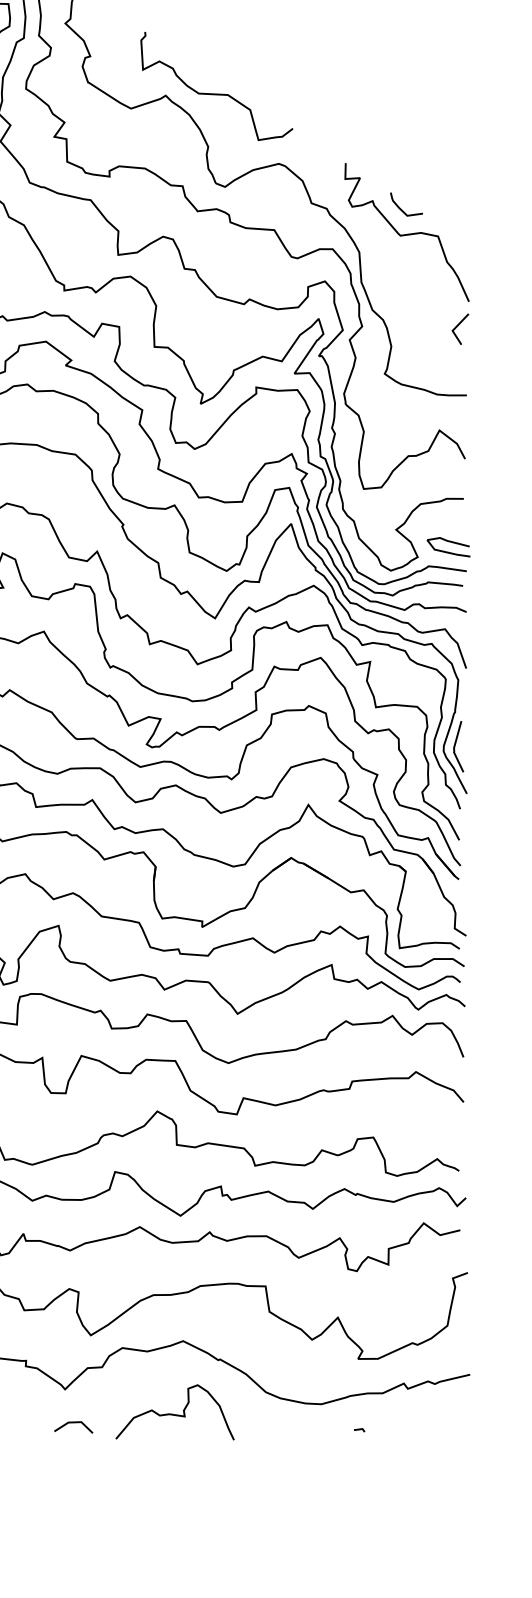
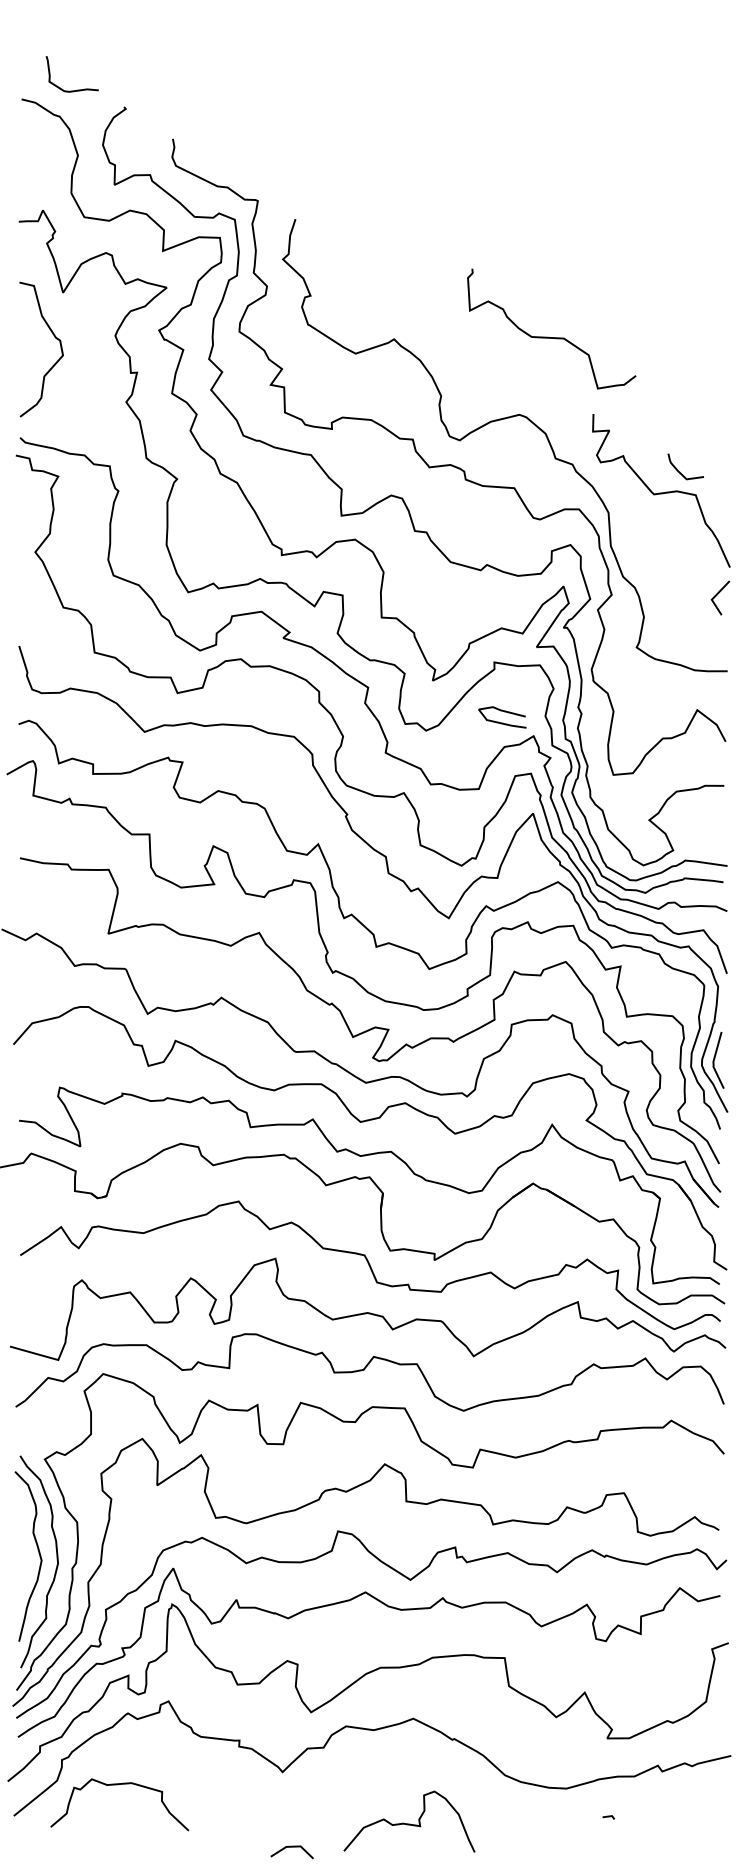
curve: (213, 93) -> (548, 336), moved
curve: (403, 210) -> (682, 473), moved
curve: (448, 551) -> (502, 722), moved
curve: (175, 1414) -> (409, 1823), moved
line: (73, 1423) -> (291, 1847), moved

